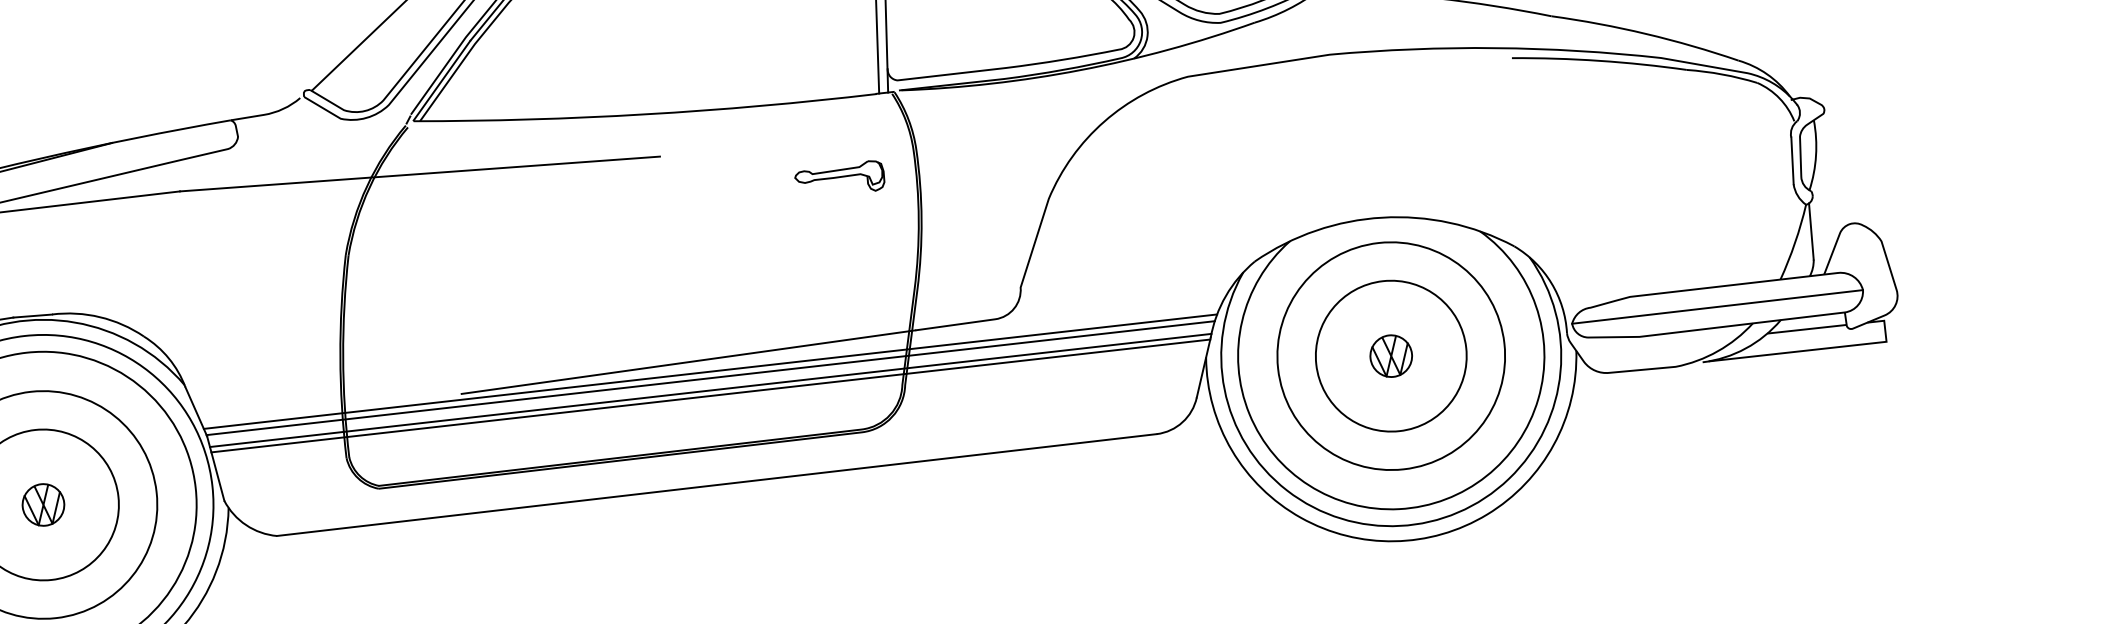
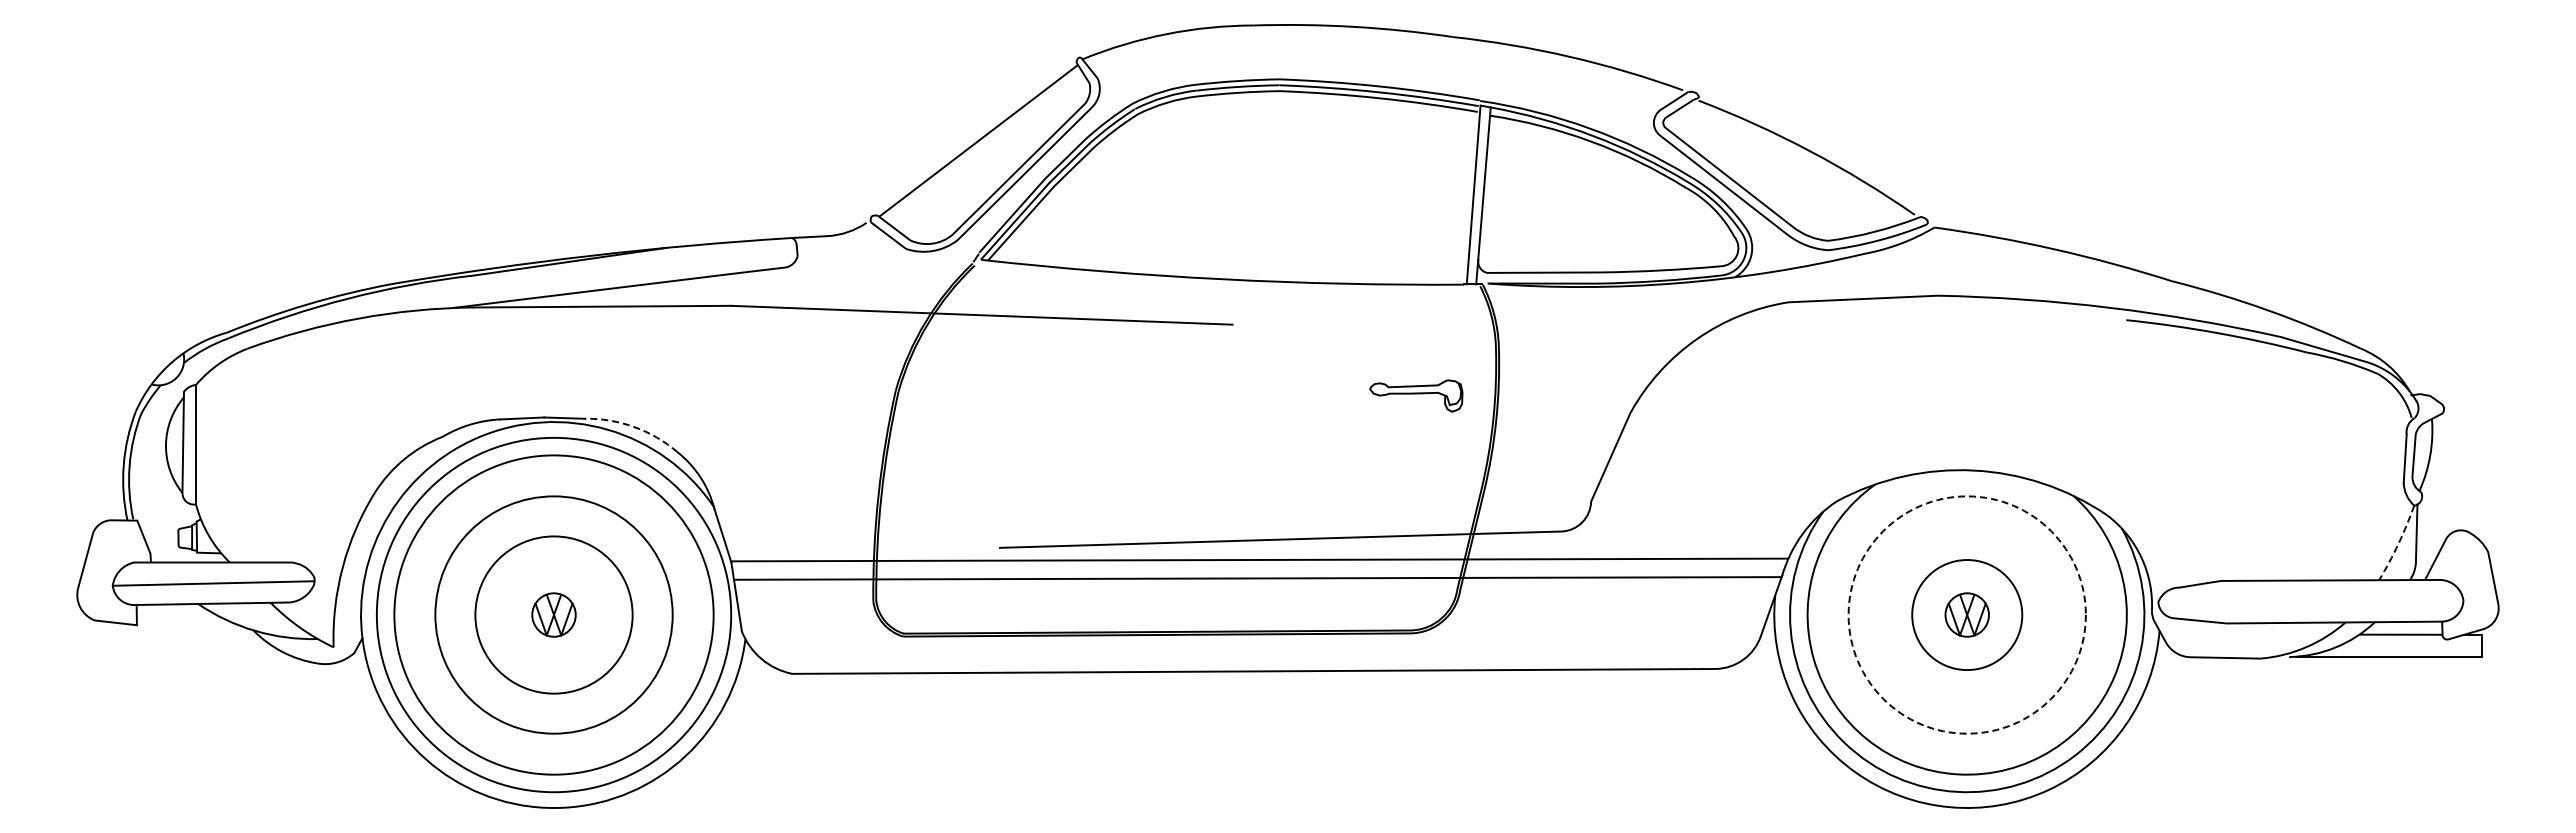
part: (840, 179) -> (1416, 395), moved
line: (1795, 242) -> (2398, 543), solid -> dashed
line: (1717, 307) -> (2310, 601), removed
arc: (100, 316) -> (634, 426), solid -> dashed
circle: (1390, 355) -> (1966, 614), size x0.7
circle: (1390, 355) -> (1966, 614), solid -> dashed
line: (709, 371) -> (1259, 552), removed
line: (710, 390) -> (1258, 572), removed

